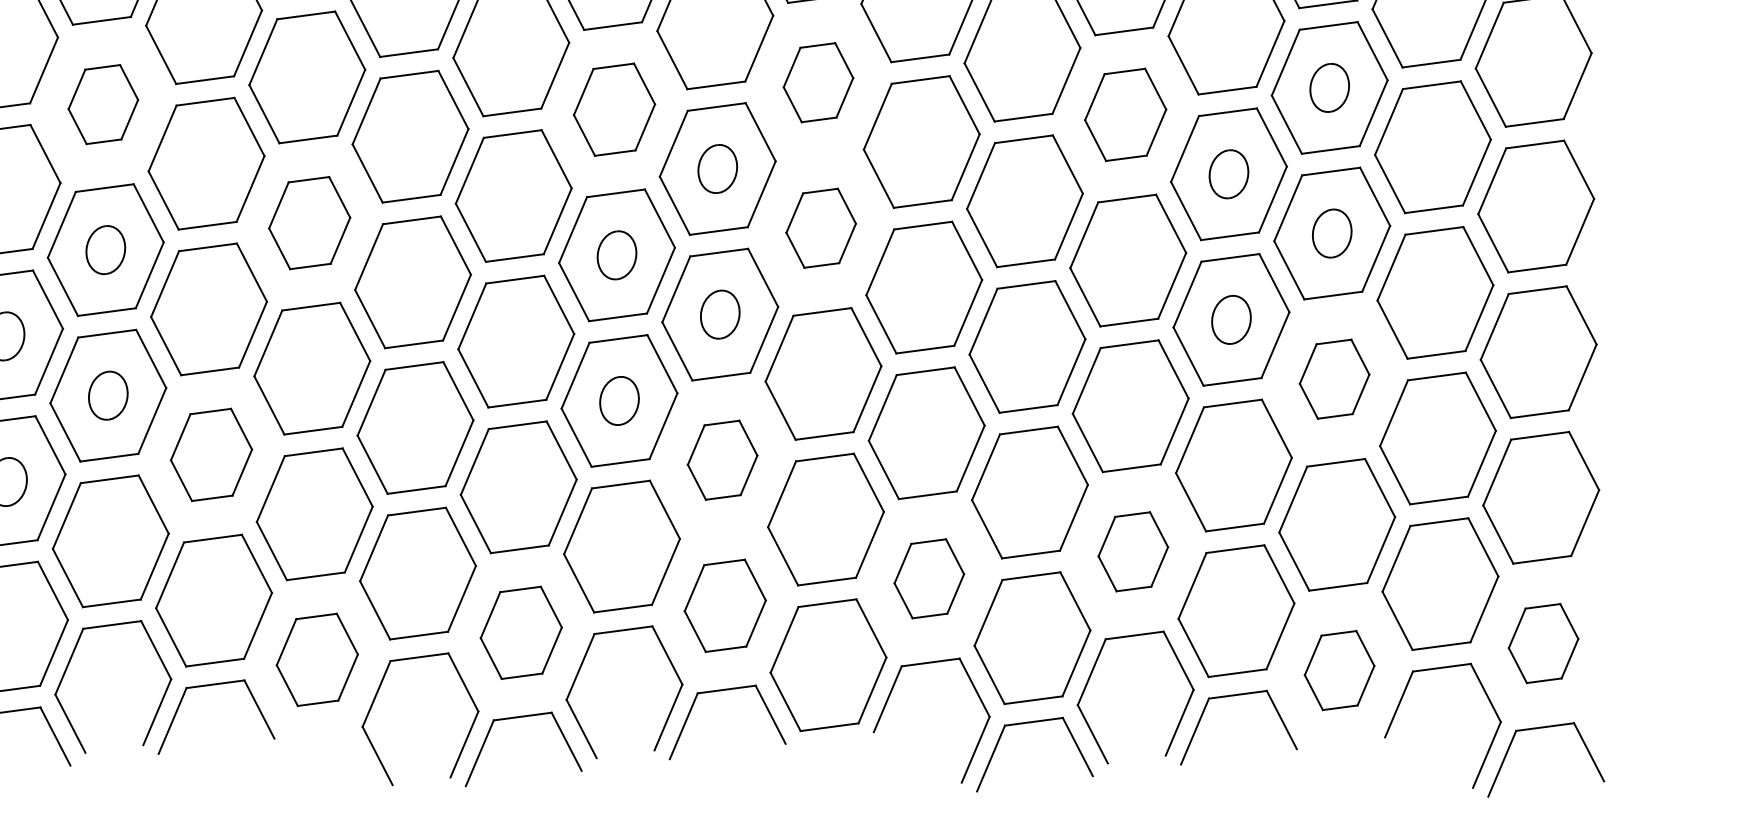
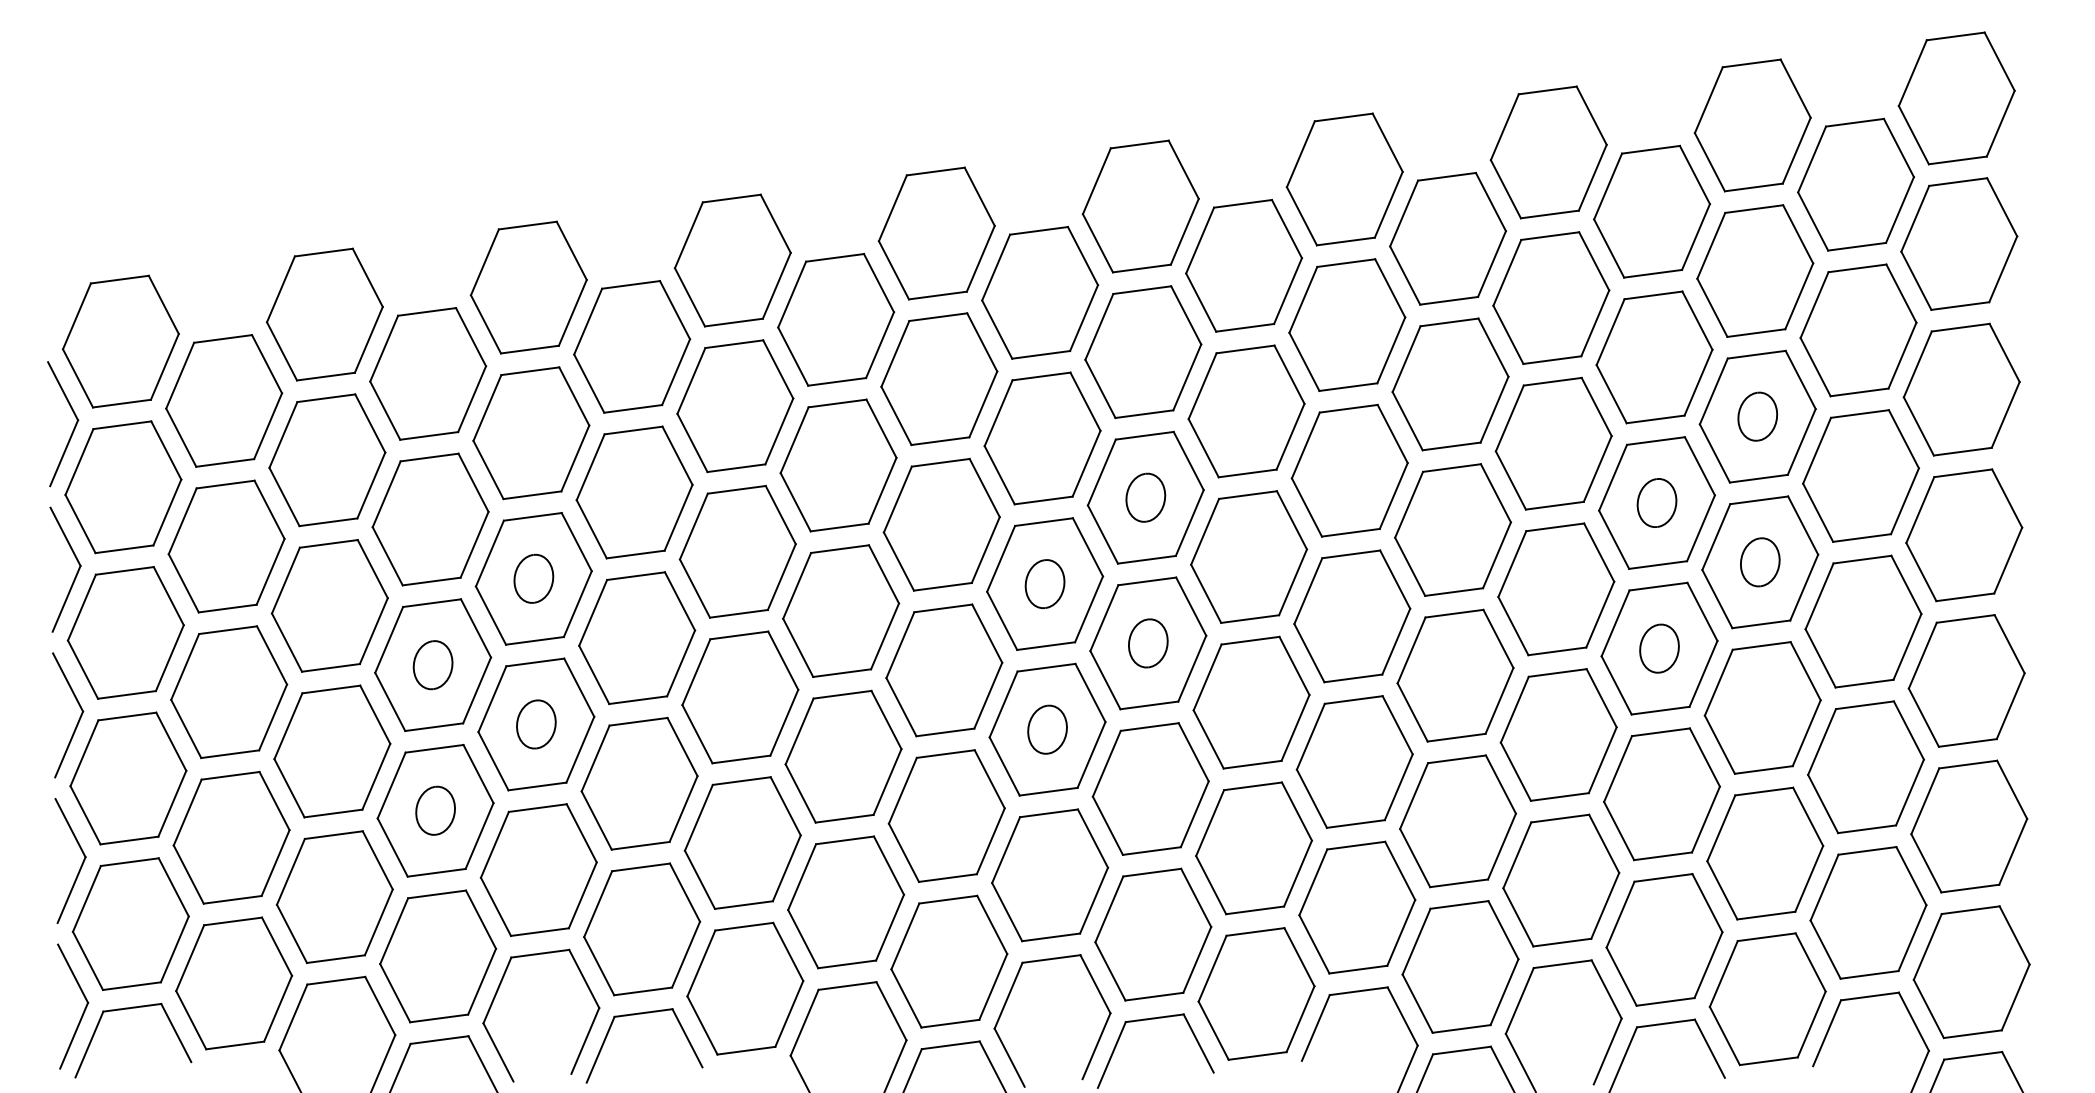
part: (818, 82) -> (1246, 411), size x1.67
part: (103, 104) -> (531, 433), size x1.67
part: (614, 109) -> (1042, 438), size x1.43
part: (1125, 114) -> (1553, 443), size x1.43
part: (309, 222) -> (737, 551), size x1.43
part: (821, 227) -> (1249, 556), size x1.67
part: (1334, 378) -> (1762, 707), size x1.67
part: (211, 454) -> (639, 783), size x1.43
part: (722, 459) -> (1150, 788), size x1.67
part: (1133, 551) -> (1561, 880), size x1.67
part: (929, 578) -> (1357, 907), size x1.67
part: (725, 605) -> (1153, 934), size x1.43
part: (521, 632) -> (949, 961), size x1.43
part: (1543, 643) -> (1971, 972), size x1.67
part: (317, 659) -> (745, 988), size x1.43
part: (1339, 670) -> (1767, 999), size x1.67

